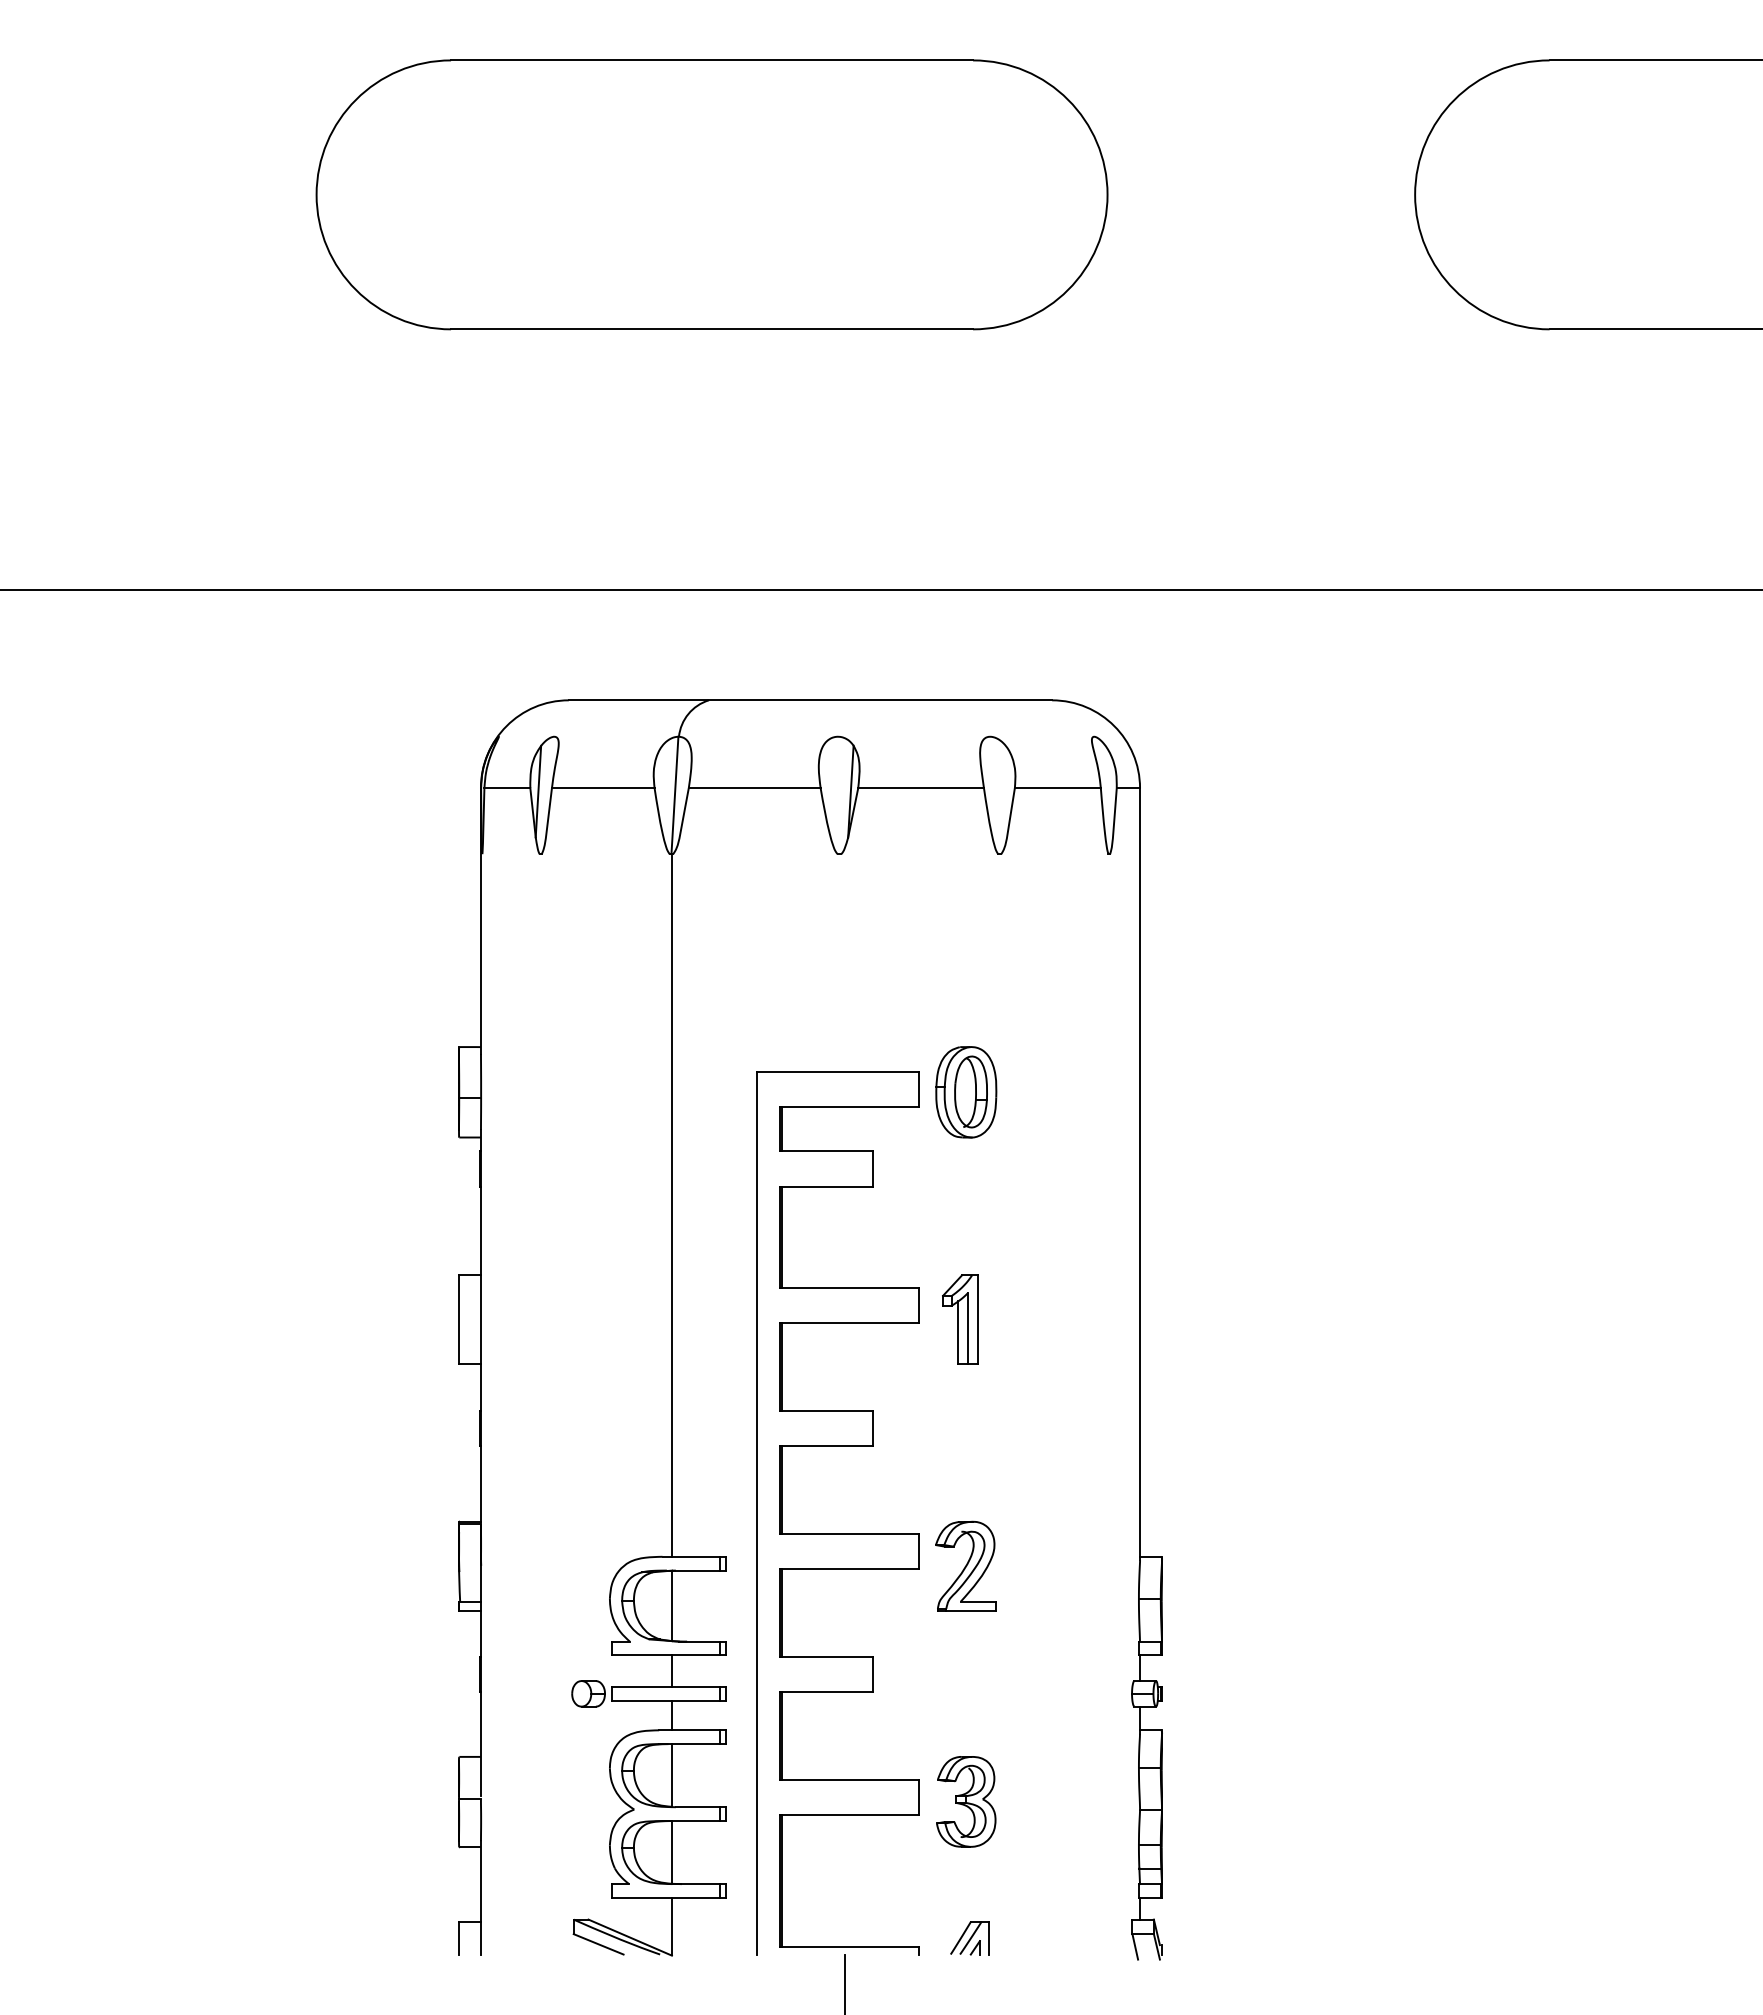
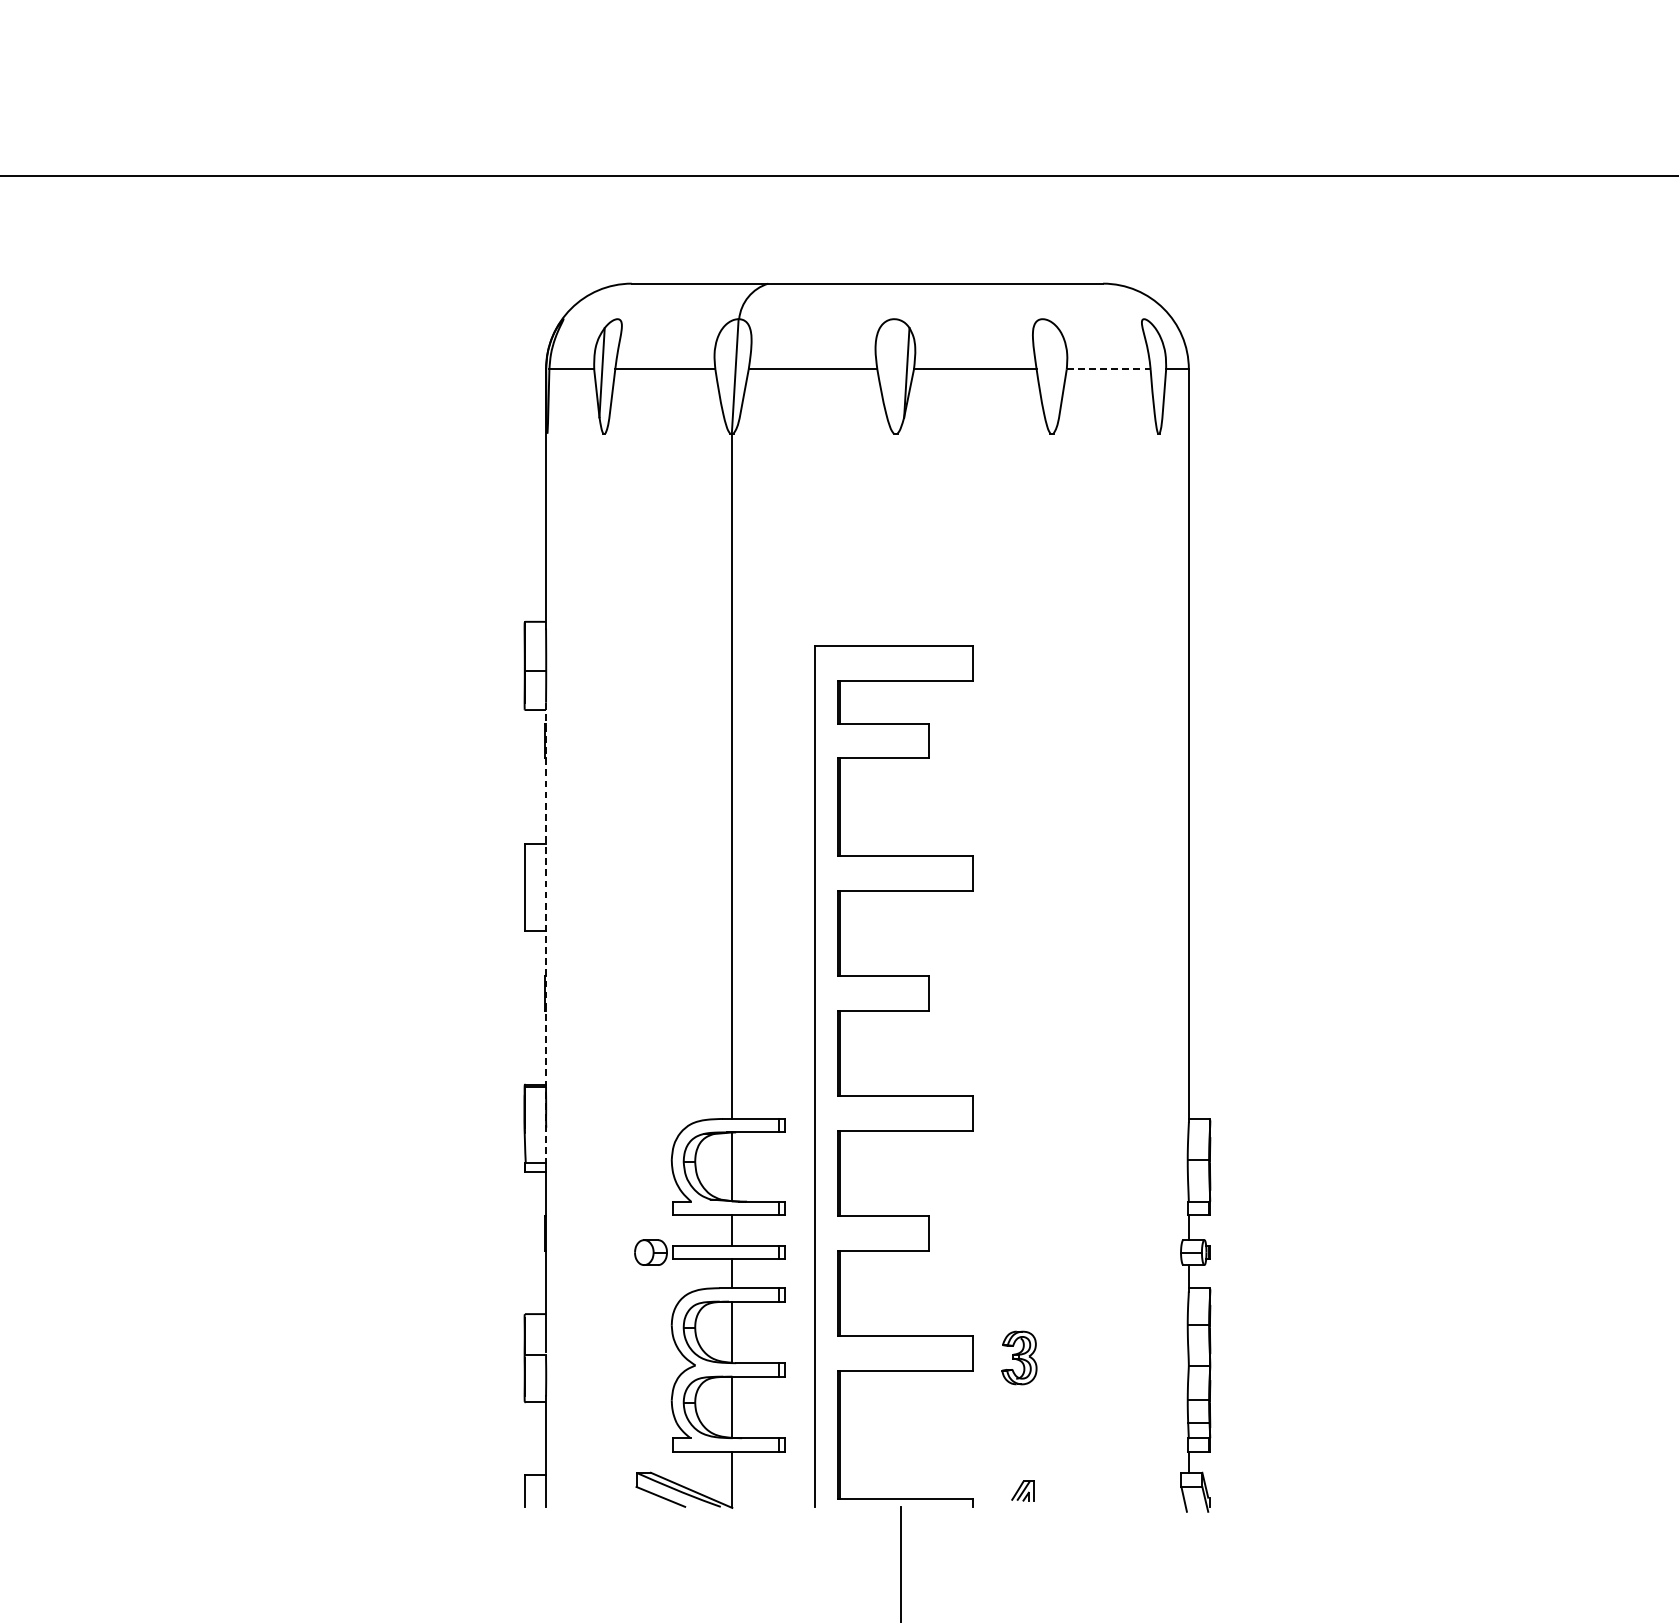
line: (1057, 788) -> (1108, 369), solid -> dashed
part: (966, 1092) -> (1019, 666), removed
part: (960, 1319) -> (1013, 887), removed
line: (480, 1365) -> (545, 932), solid -> dashed
part: (965, 1565) -> (1018, 1127), removed
part: (966, 1801) -> (1019, 1357), size x0.6
part: (969, 1938) -> (1022, 1491), size x0.6

